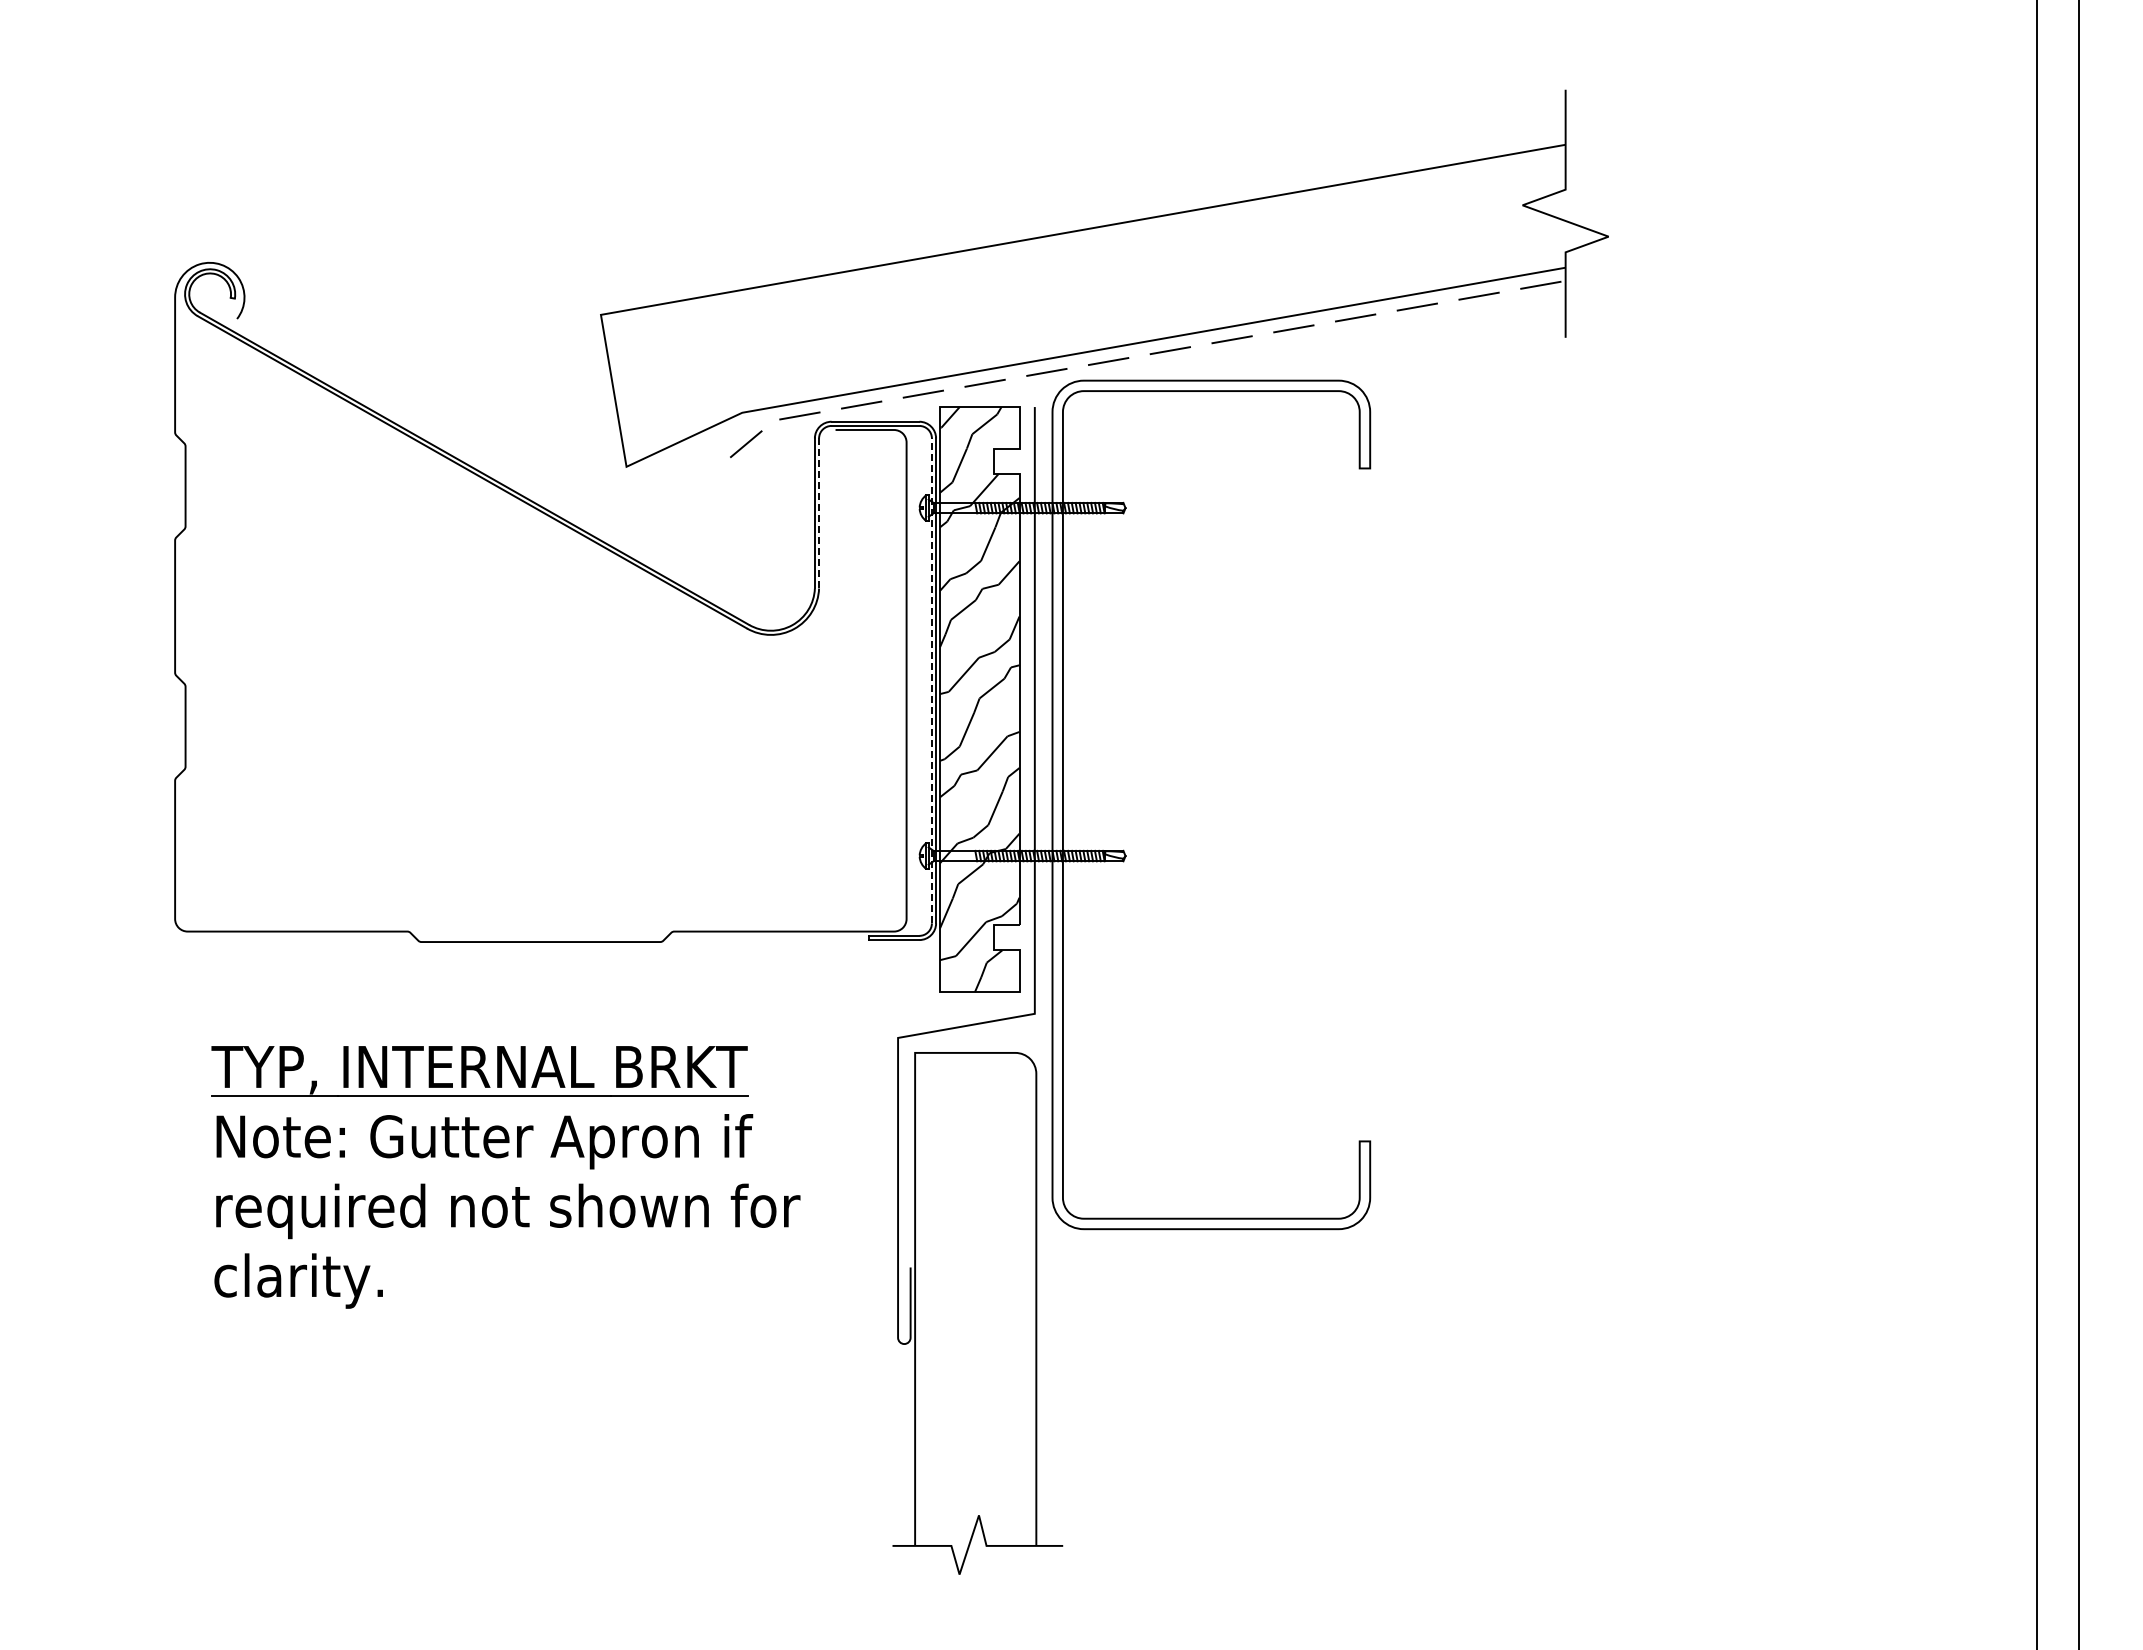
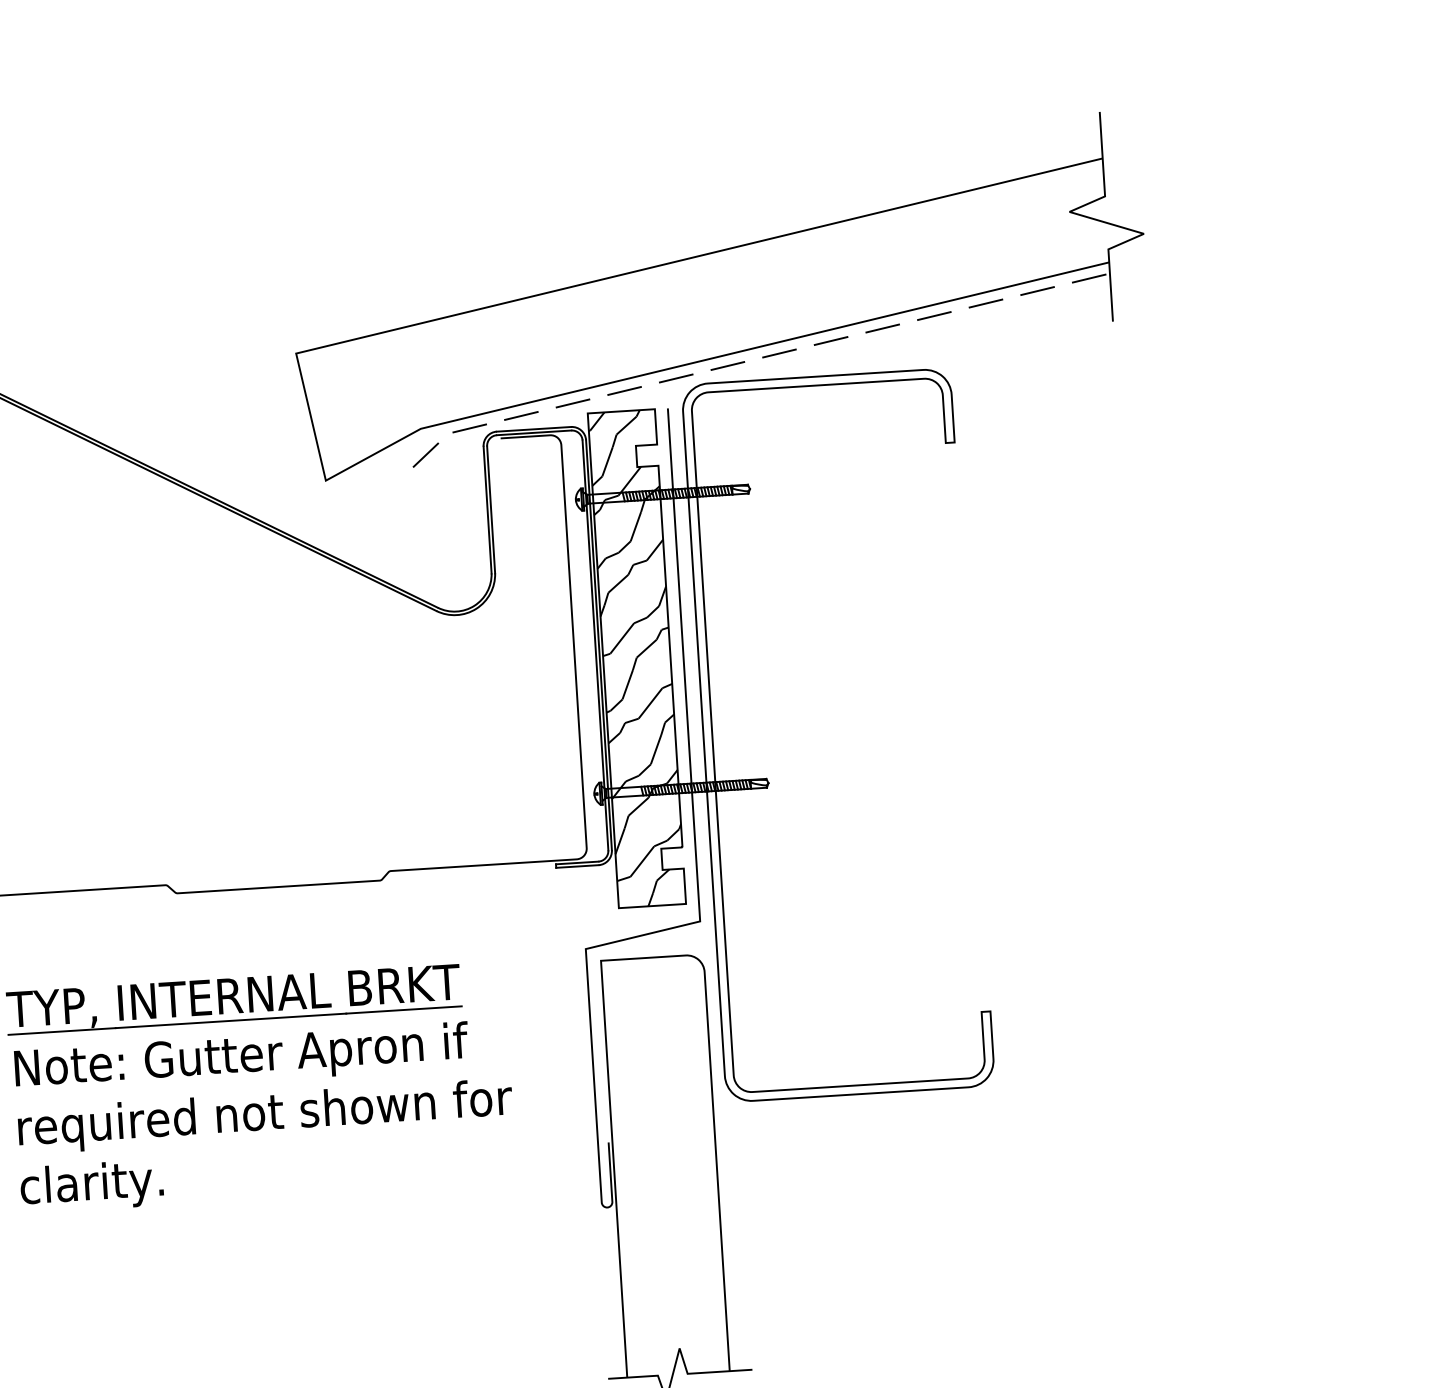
line: (819, 514) -> (491, 510), dashed -> solid
line: (931, 680) -> (595, 645), dashed -> solid

